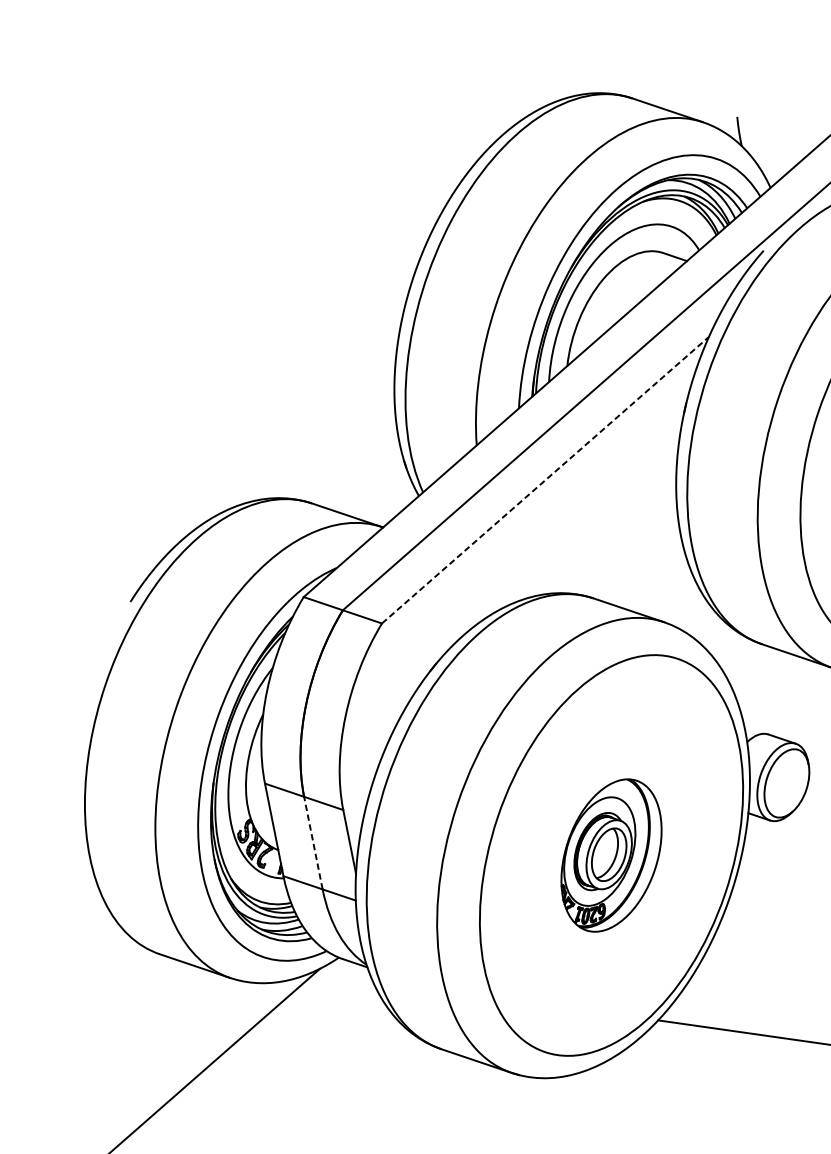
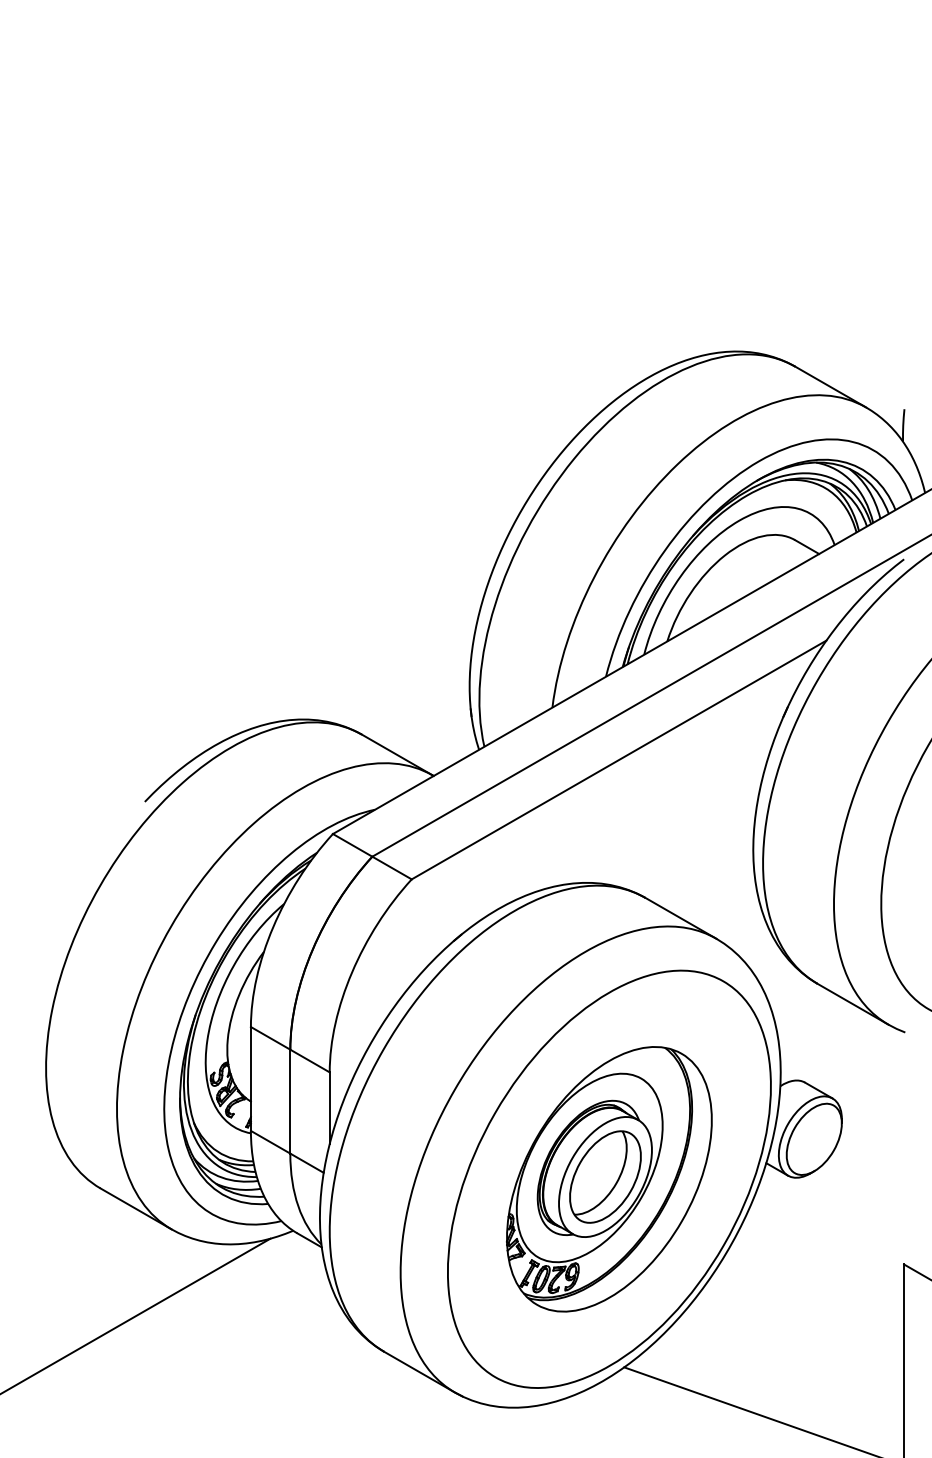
line: (545, 479) -> (619, 759), dashed -> solid
line: (313, 842) -> (290, 1101), dashed -> solid
part: (611, 855) -> (609, 1179), size x1.67

